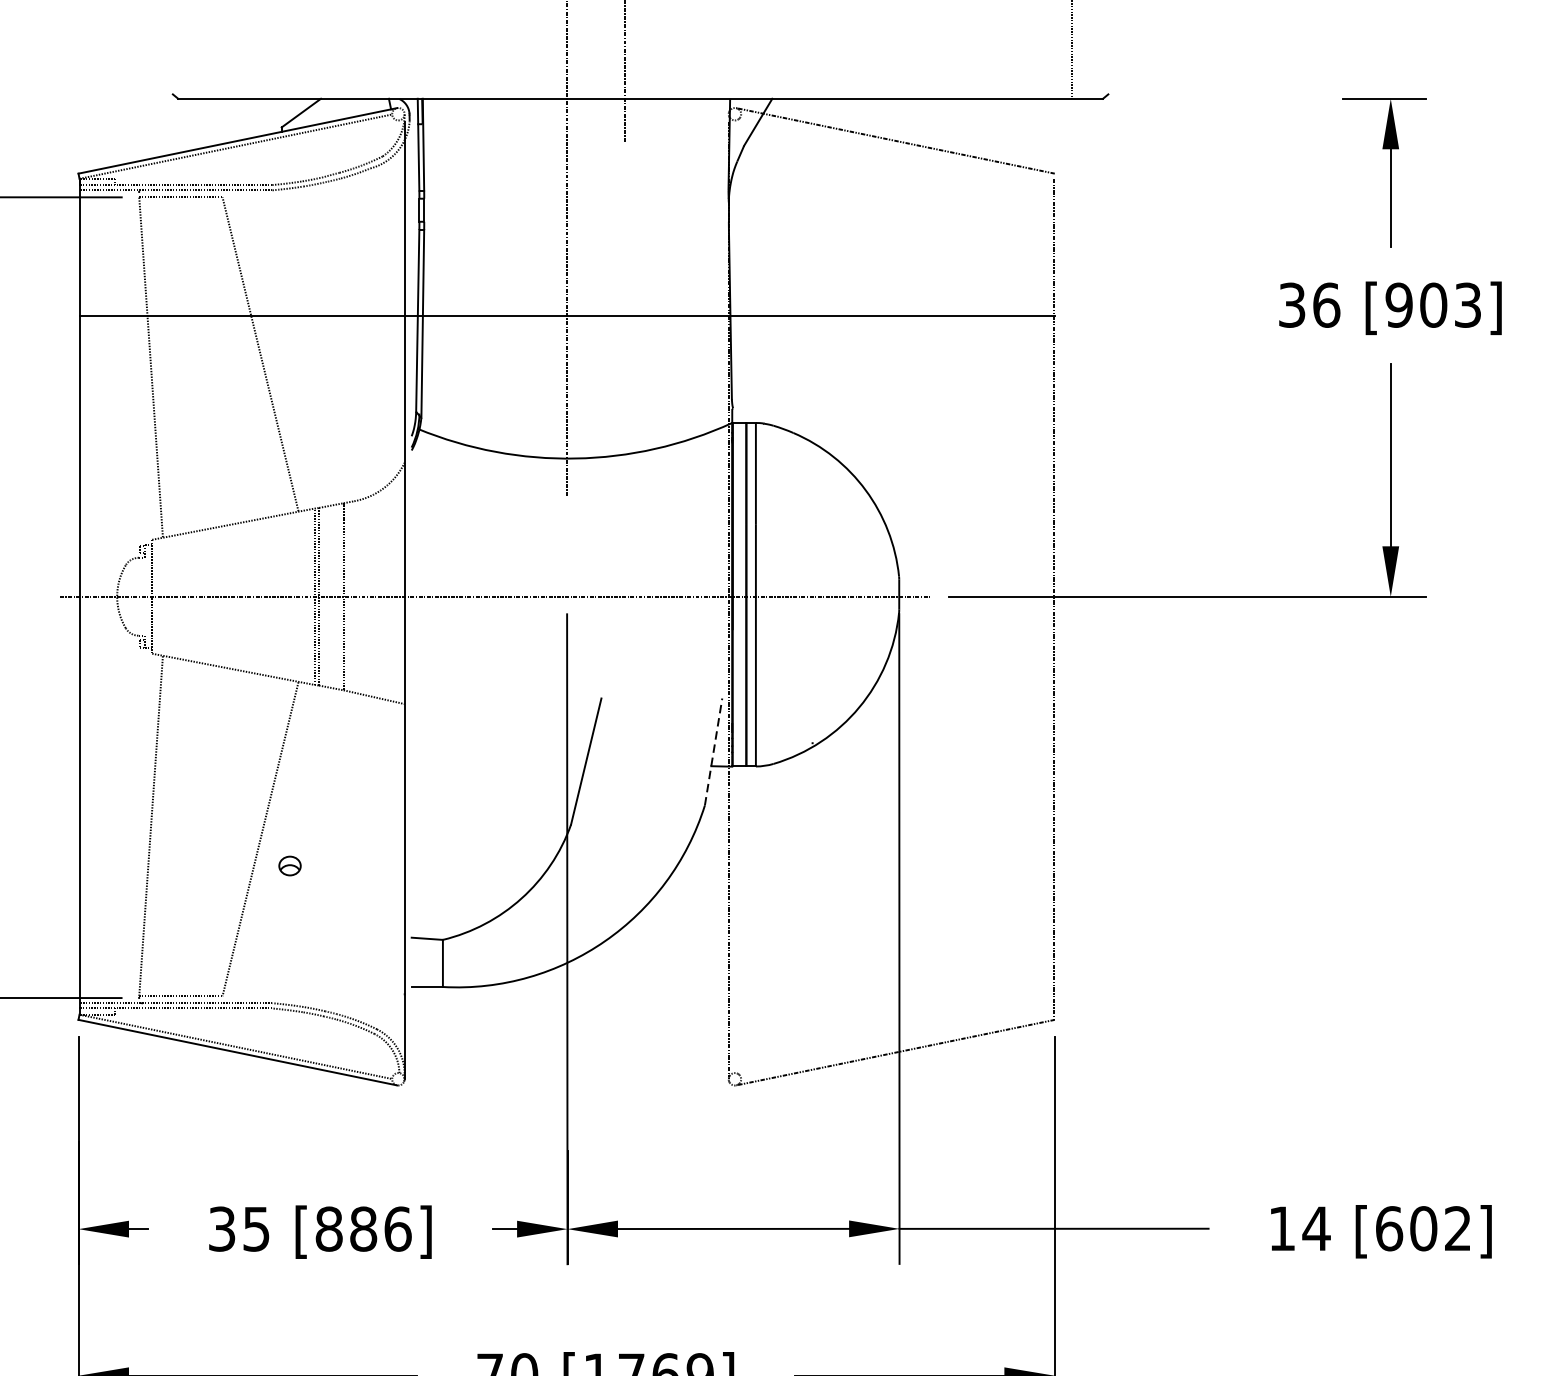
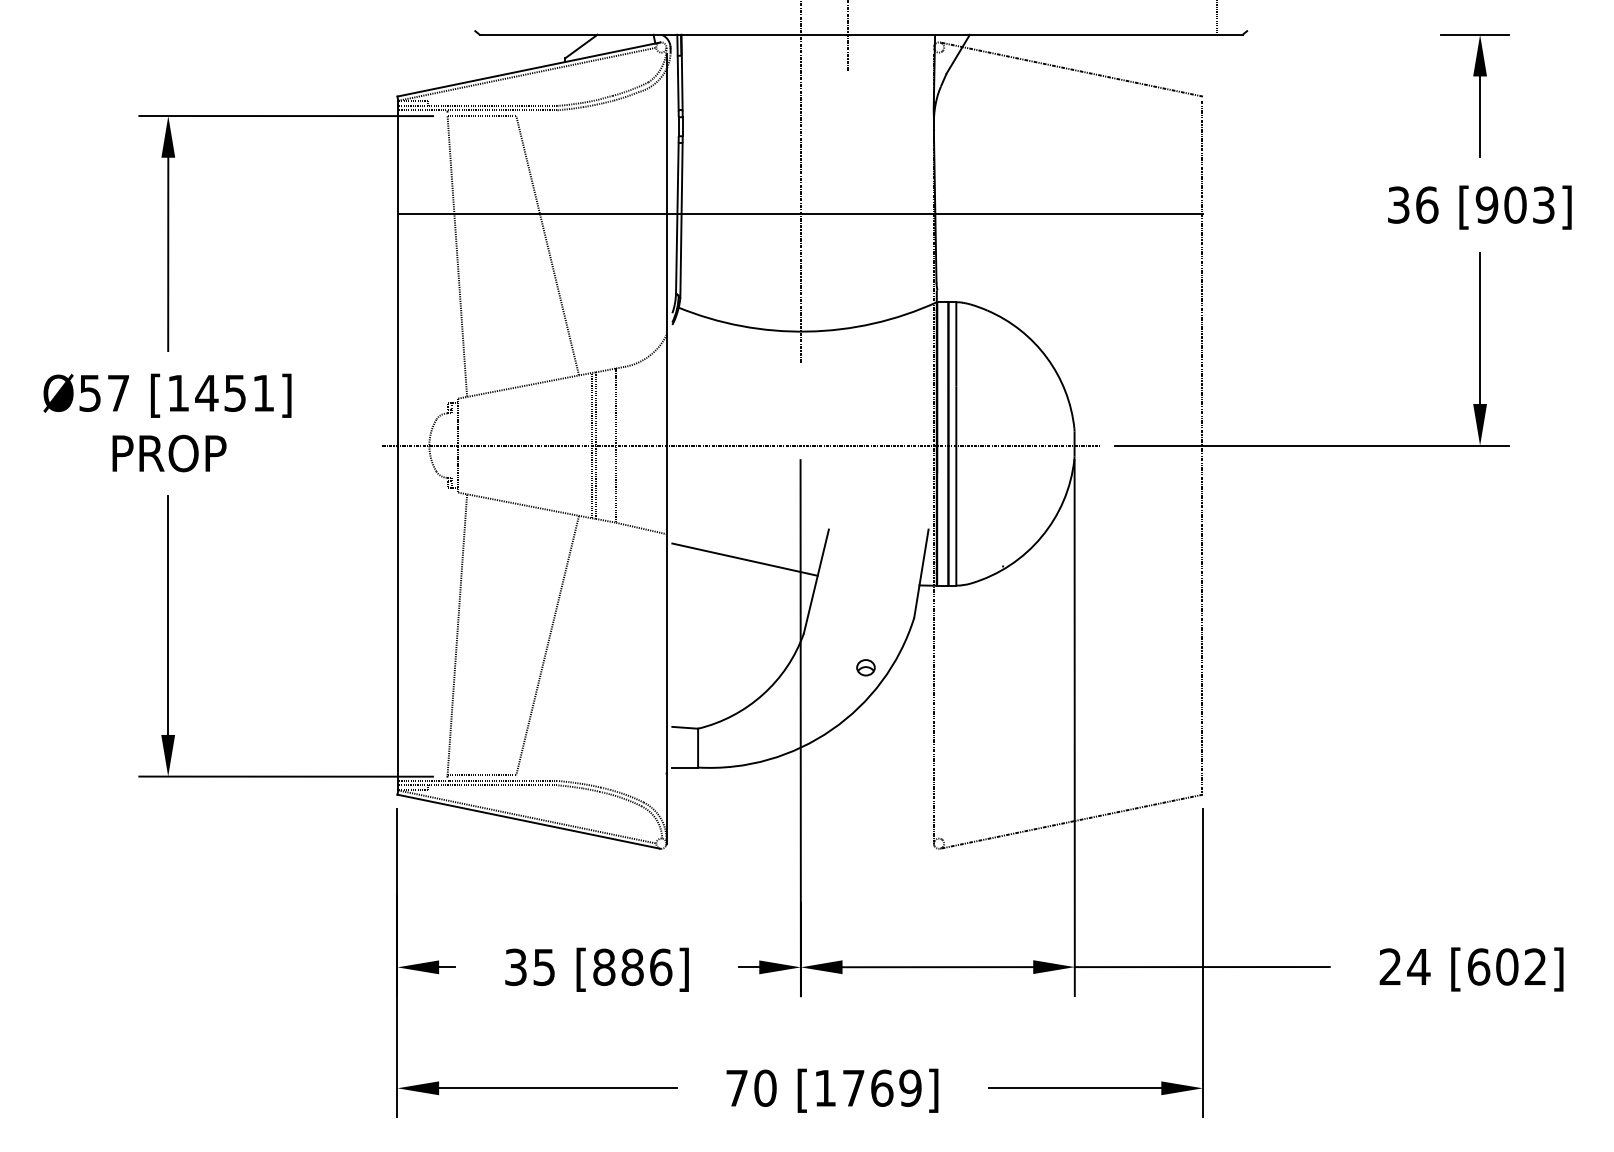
line: (499, 734) -> (744, 559), added
line: (713, 751) -> (921, 573), dashed -> solid
part: (289, 865) -> (865, 667), moved
text: (1280, 1228) -> (1389, 966), 14 -> 24

